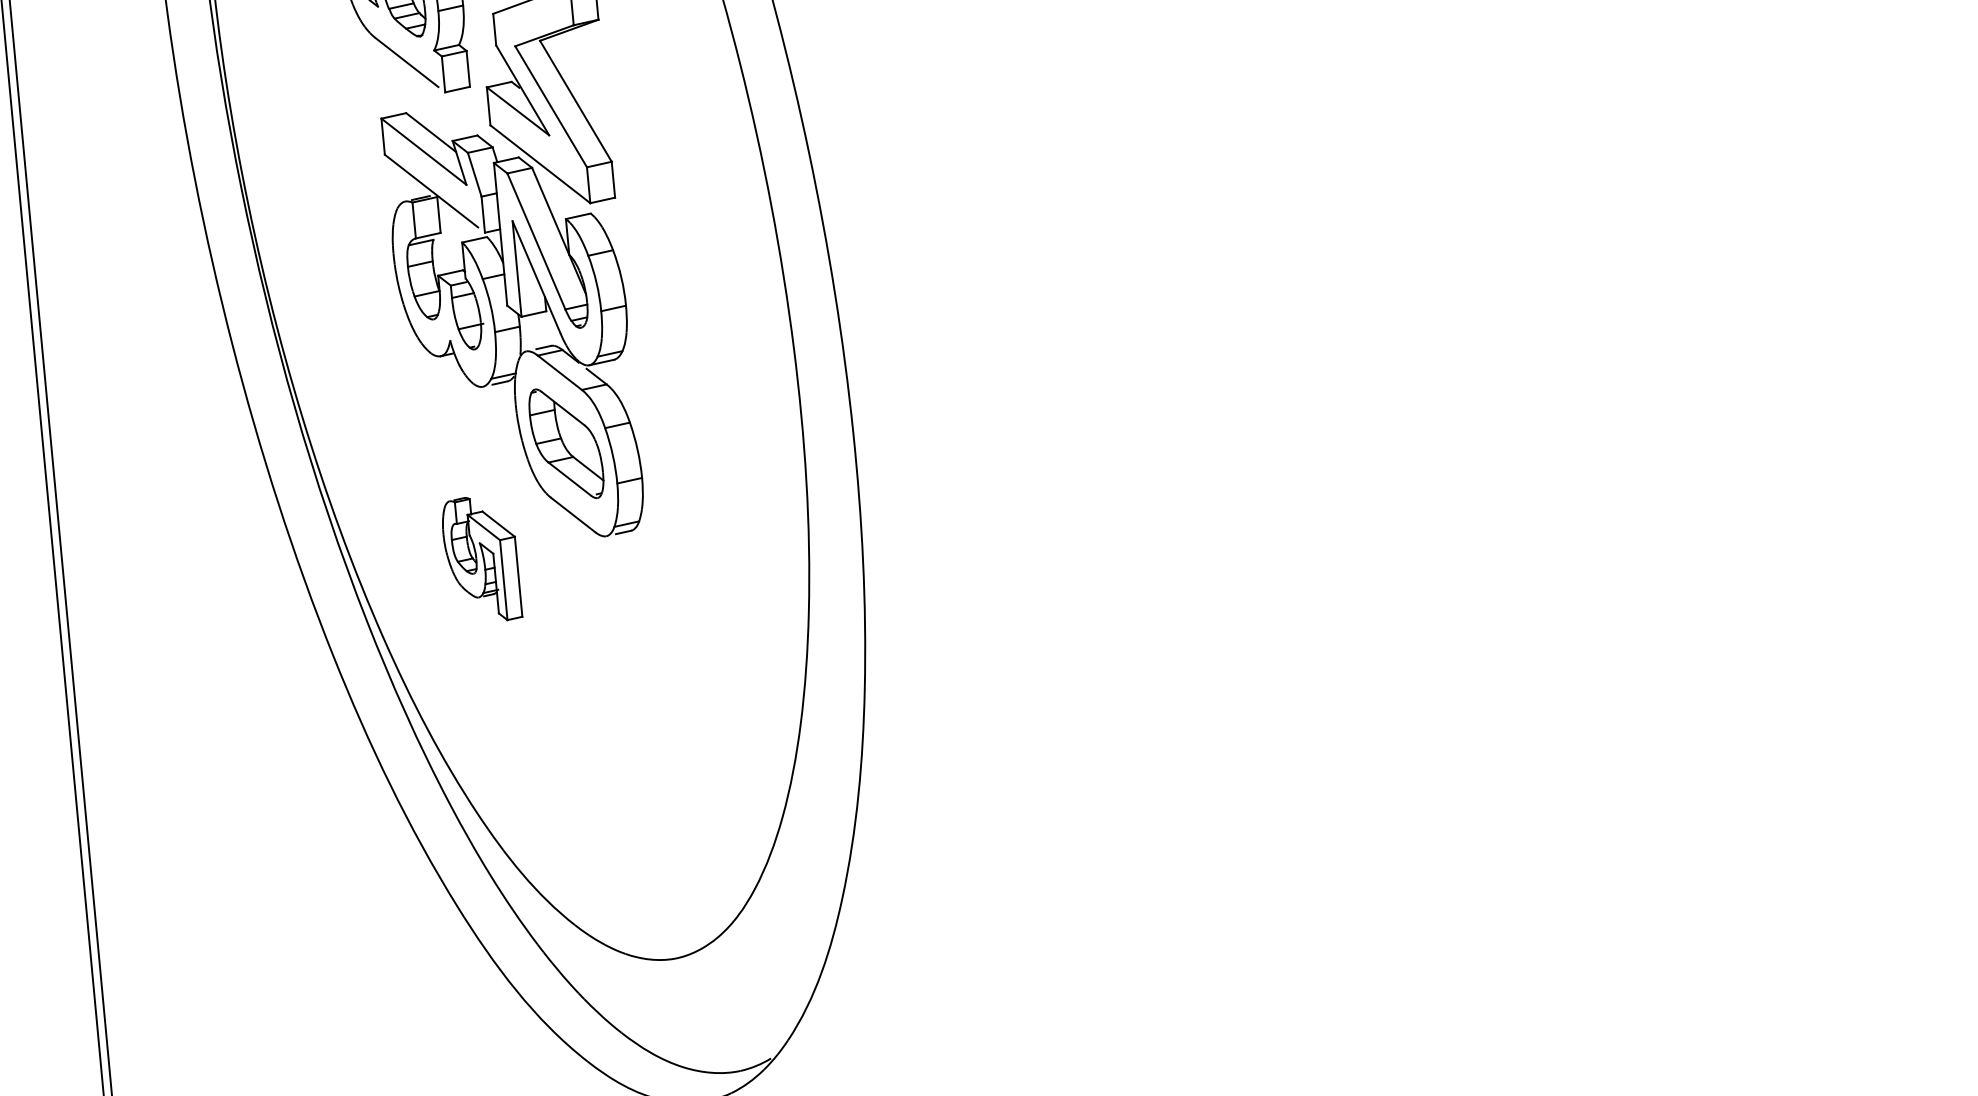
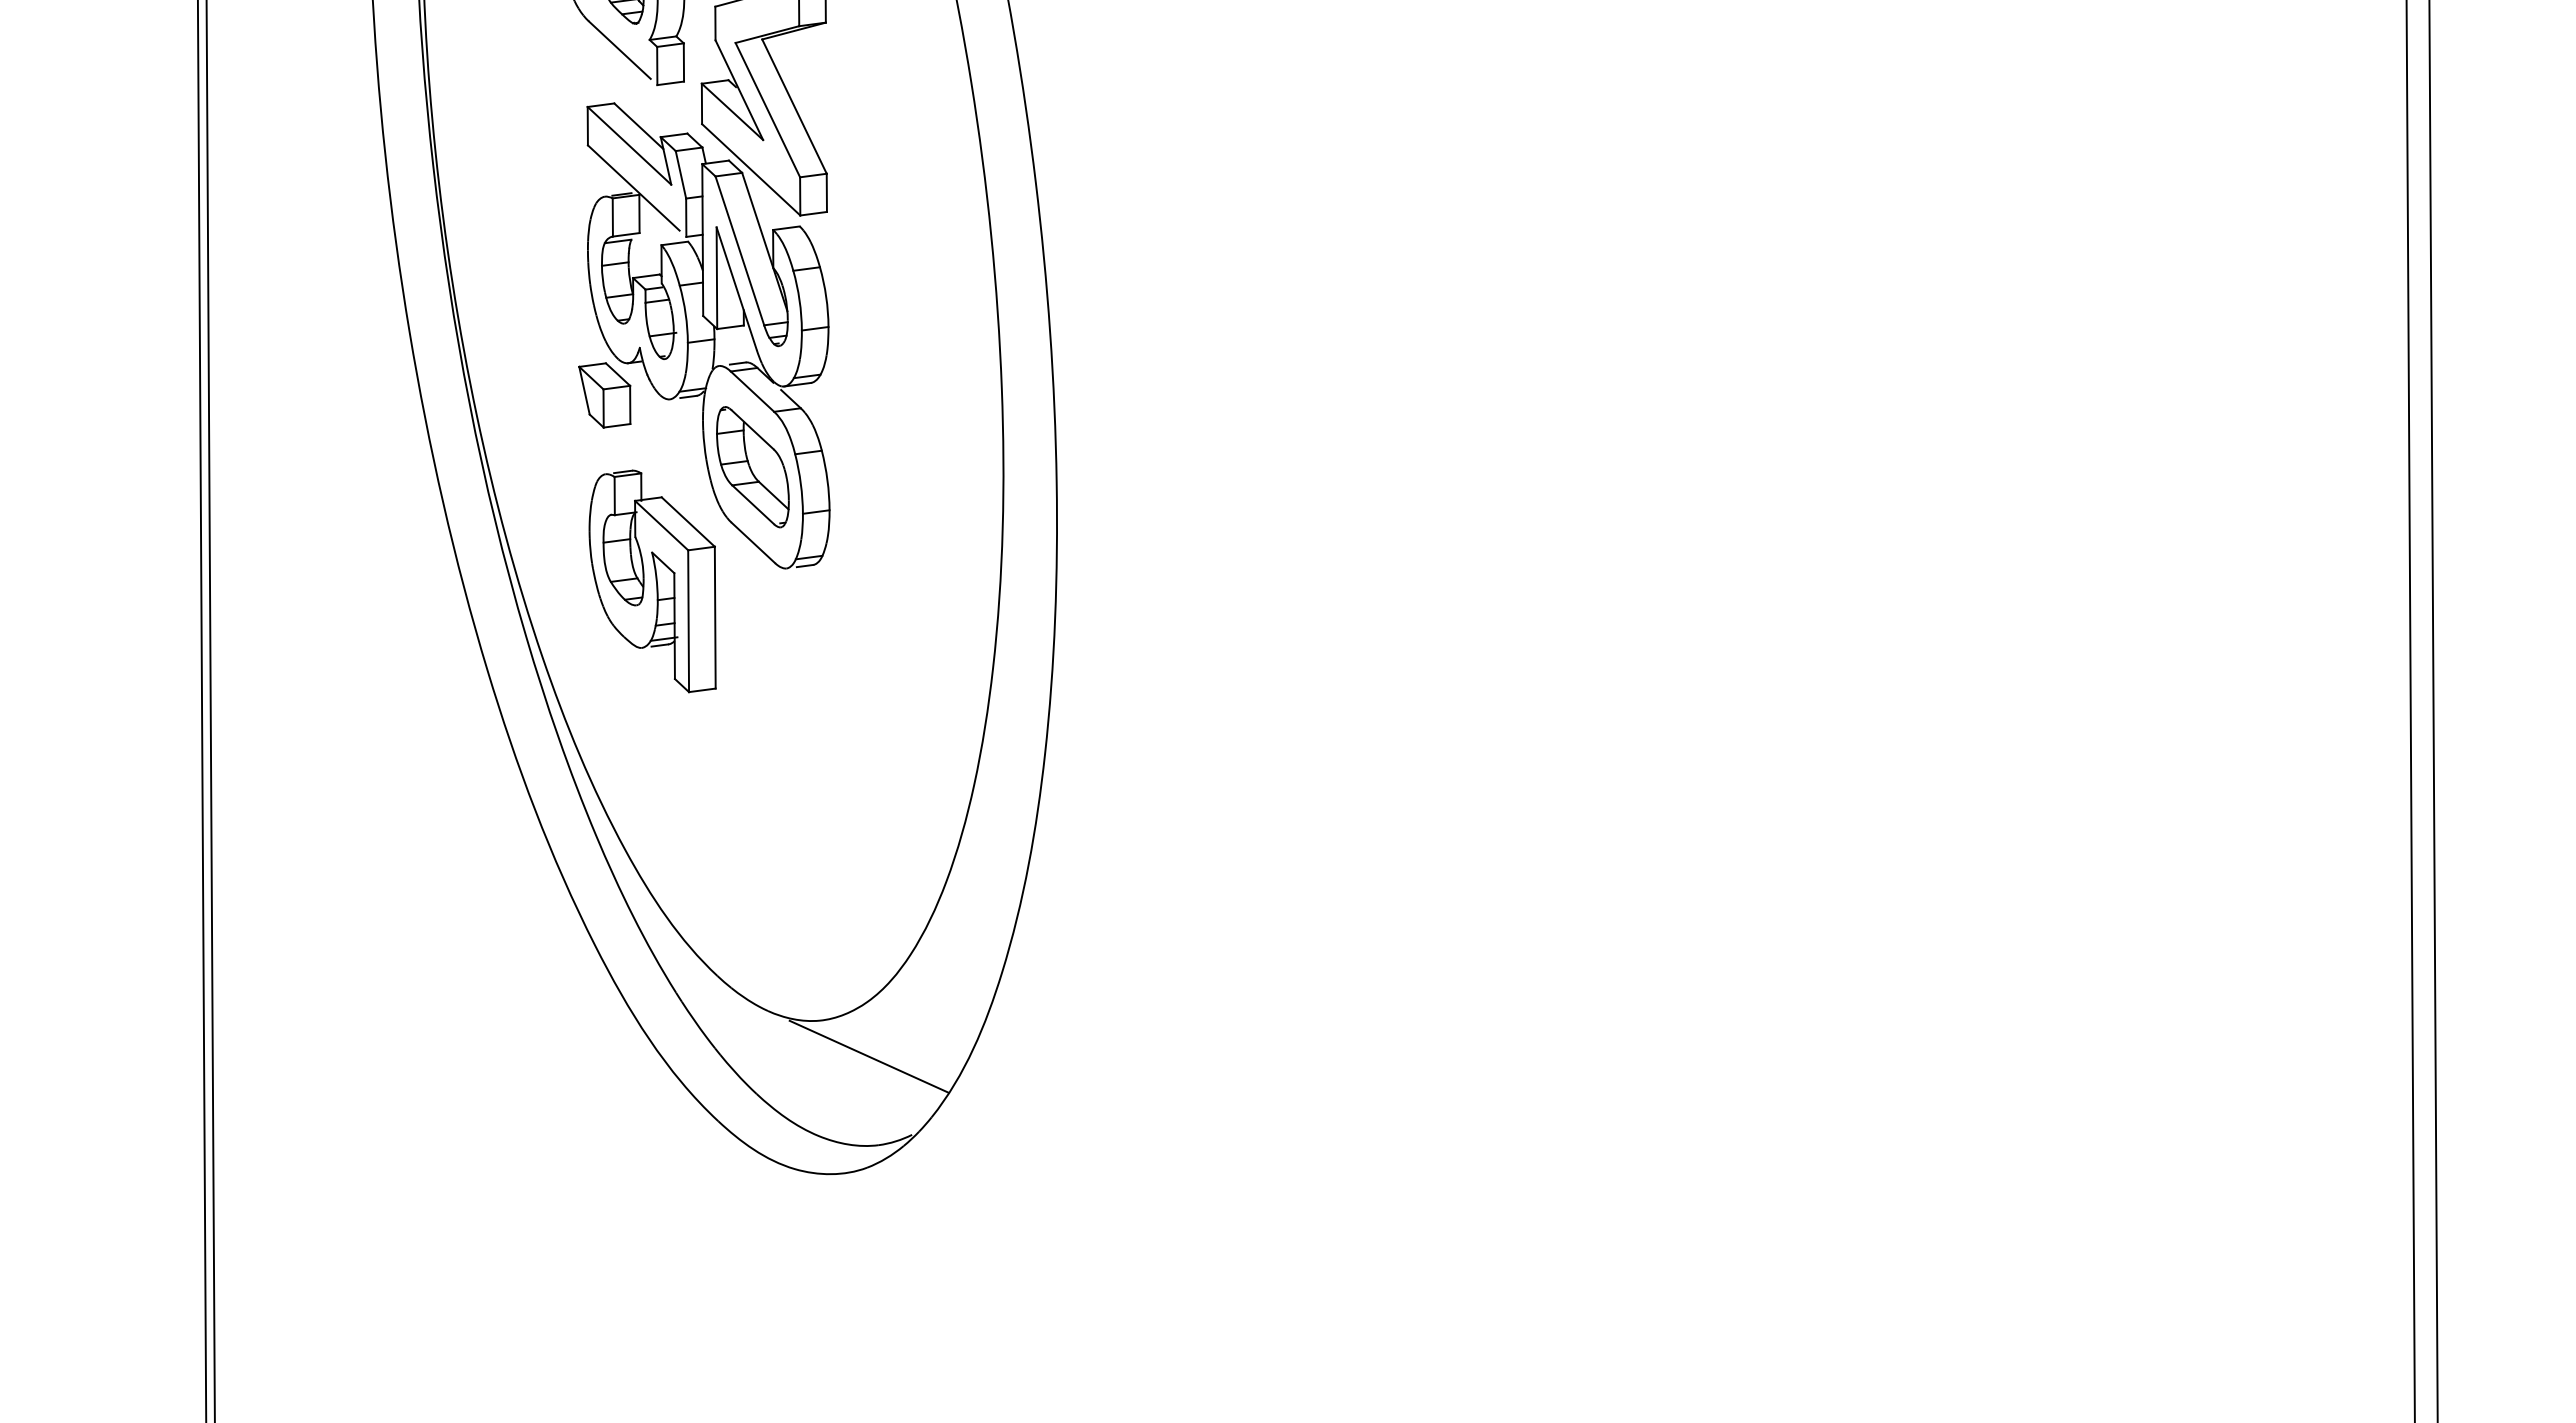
part: (421, 388) -> (604, 395), added
part: (481, 559) -> (652, 581), size x1.67
line: (723, 988) -> (868, 1056), added

